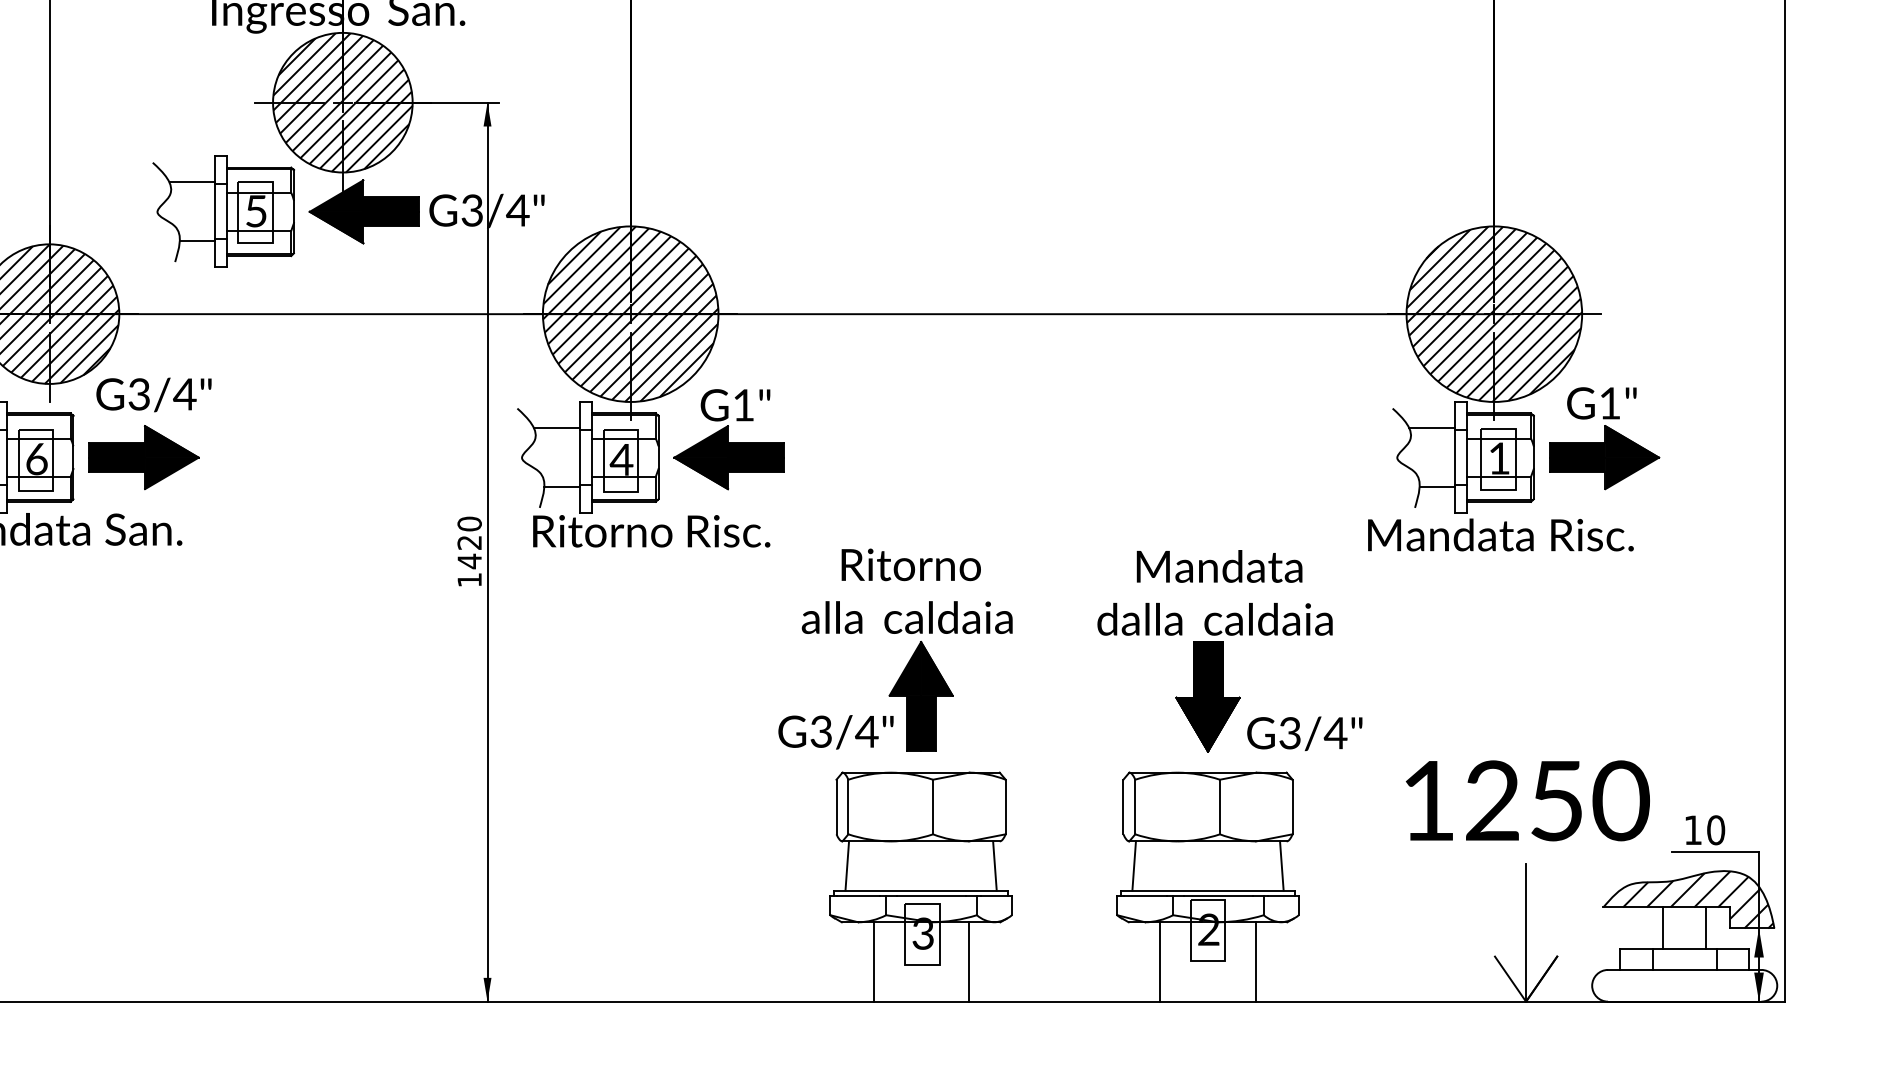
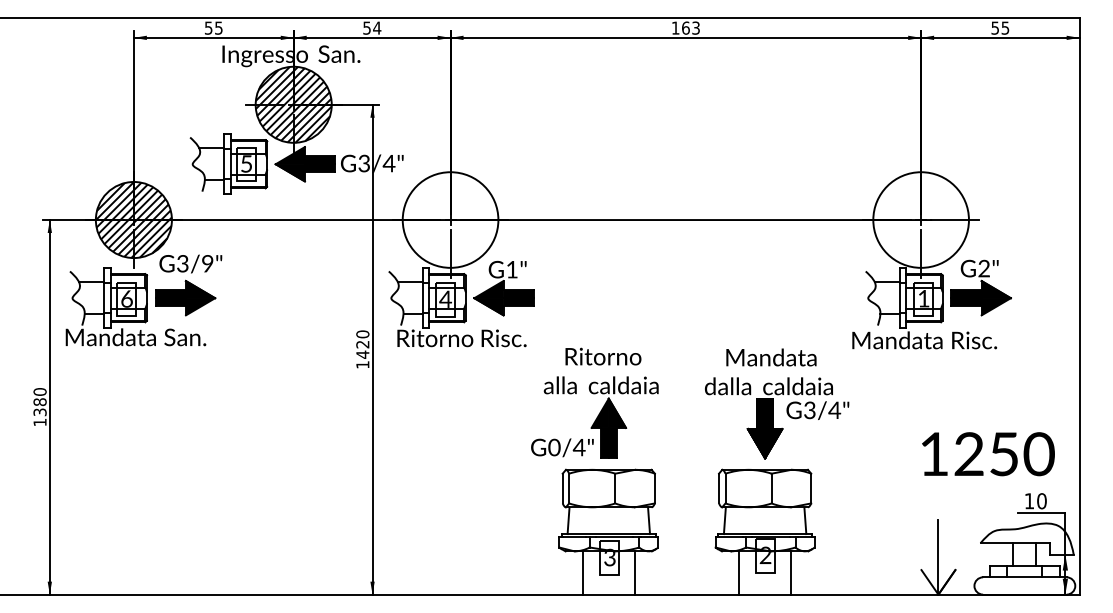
hatch: (630, 313) -> (450, 219), removed
hatch: (1493, 313) -> (920, 219), removed
text: (184, 393) -> (207, 263), G3/4" -> G3/9"
text: (1608, 403) -> (983, 268), G1" -> G2"
text: (821, 731) -> (554, 447), G3/4" -> G0/4"
text: (1304, 733) -> (817, 410), moved
text: (1528, 801) -> (988, 454), moved
hatch: (1698, 898) -> (1032, 538), removed

